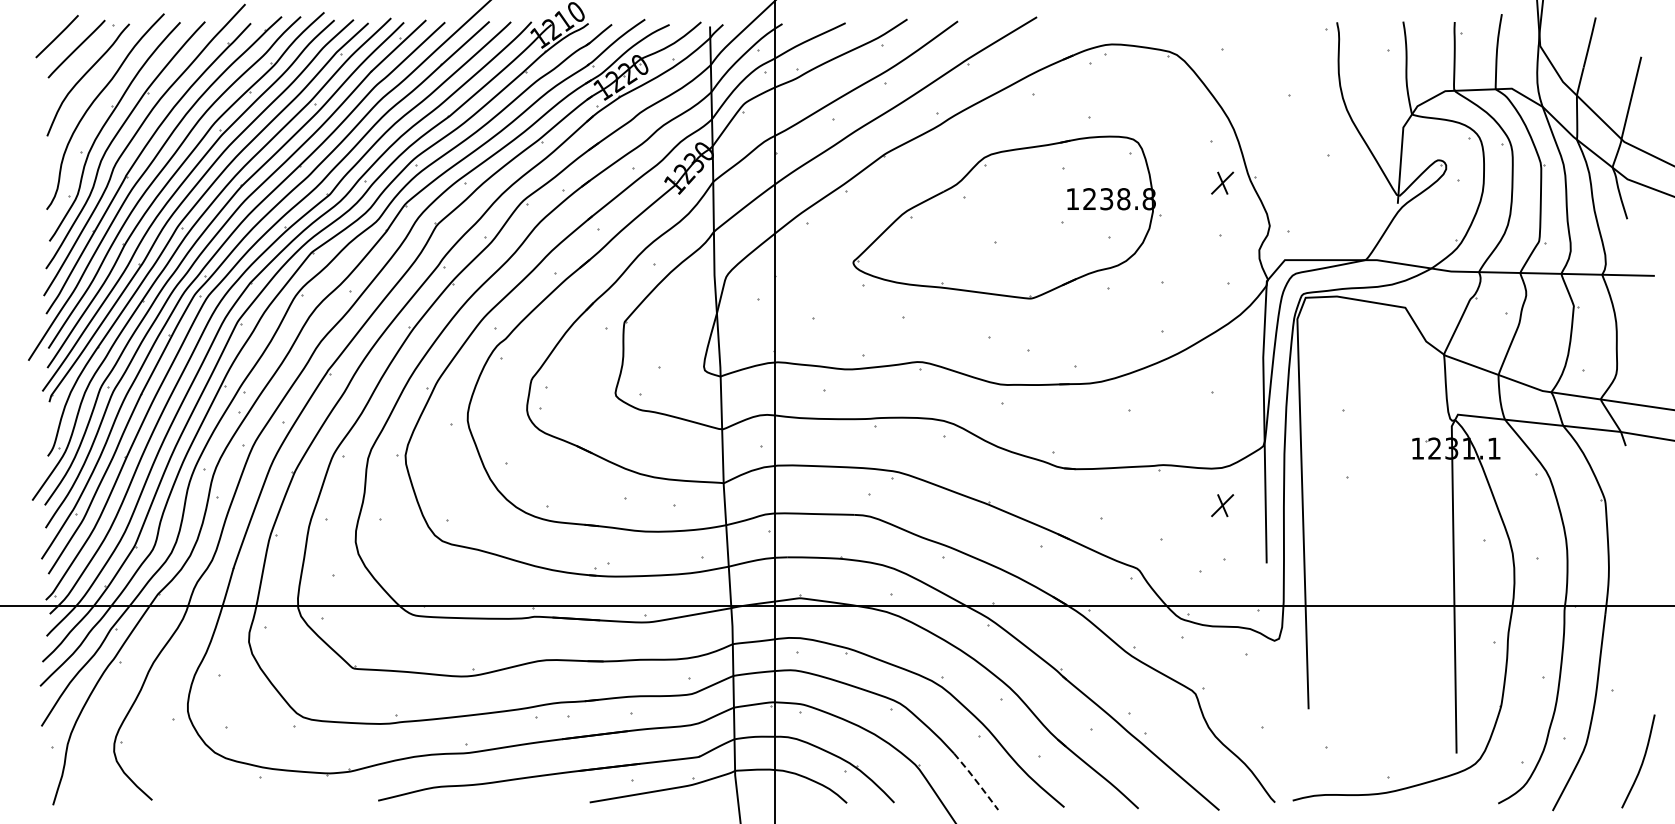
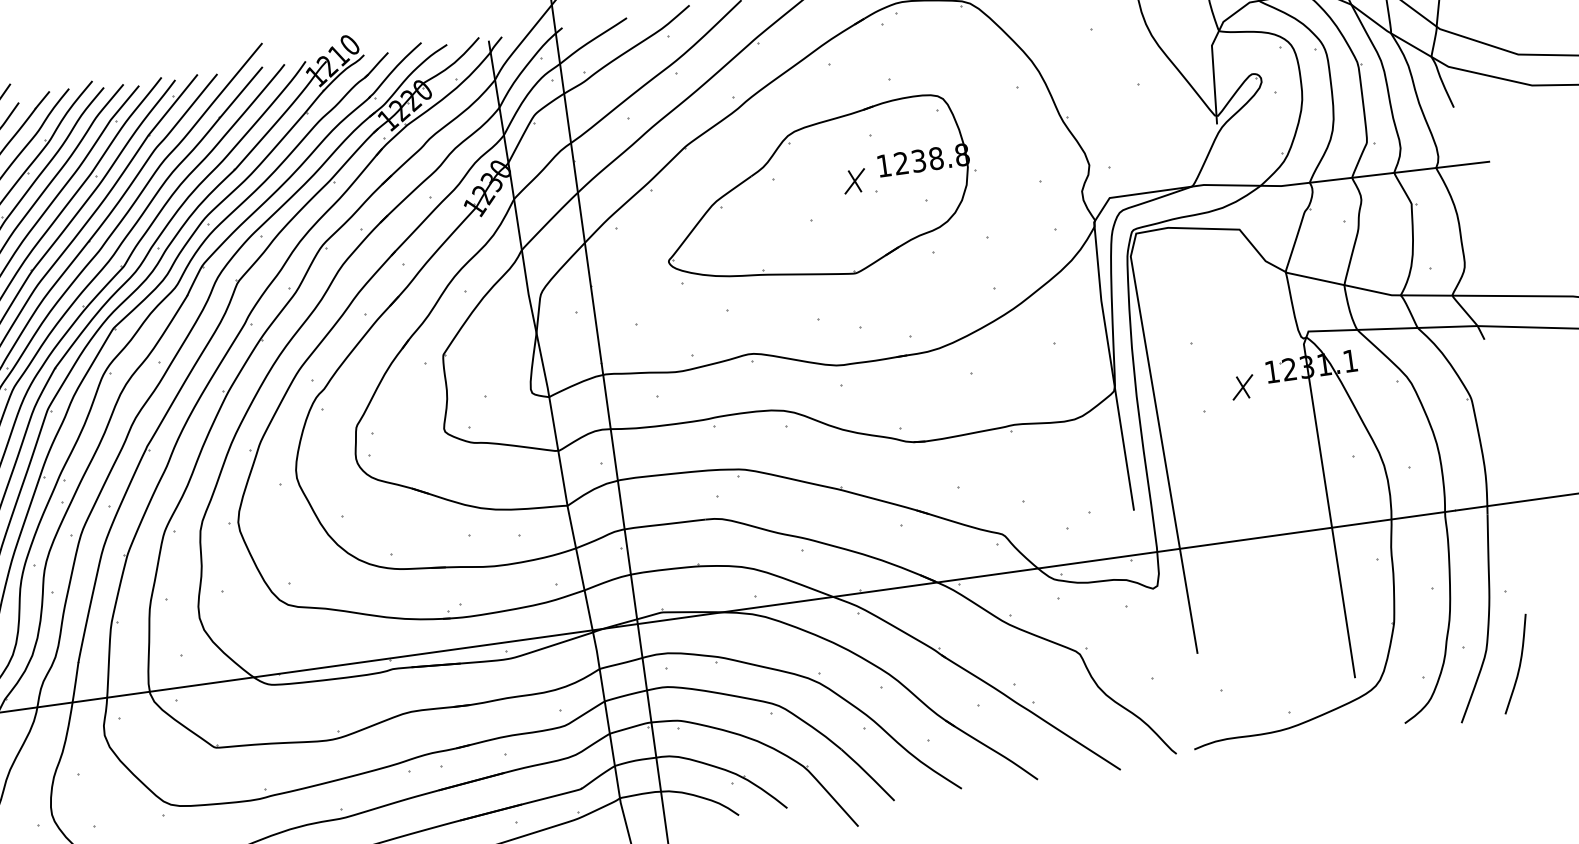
part: (1222, 182) -> (854, 180), moved
part: (1222, 505) -> (1242, 387), moved
curve: (1641, 762) -> (1518, 664), moved
line: (976, 781) -> (868, 774), dashed -> solid

